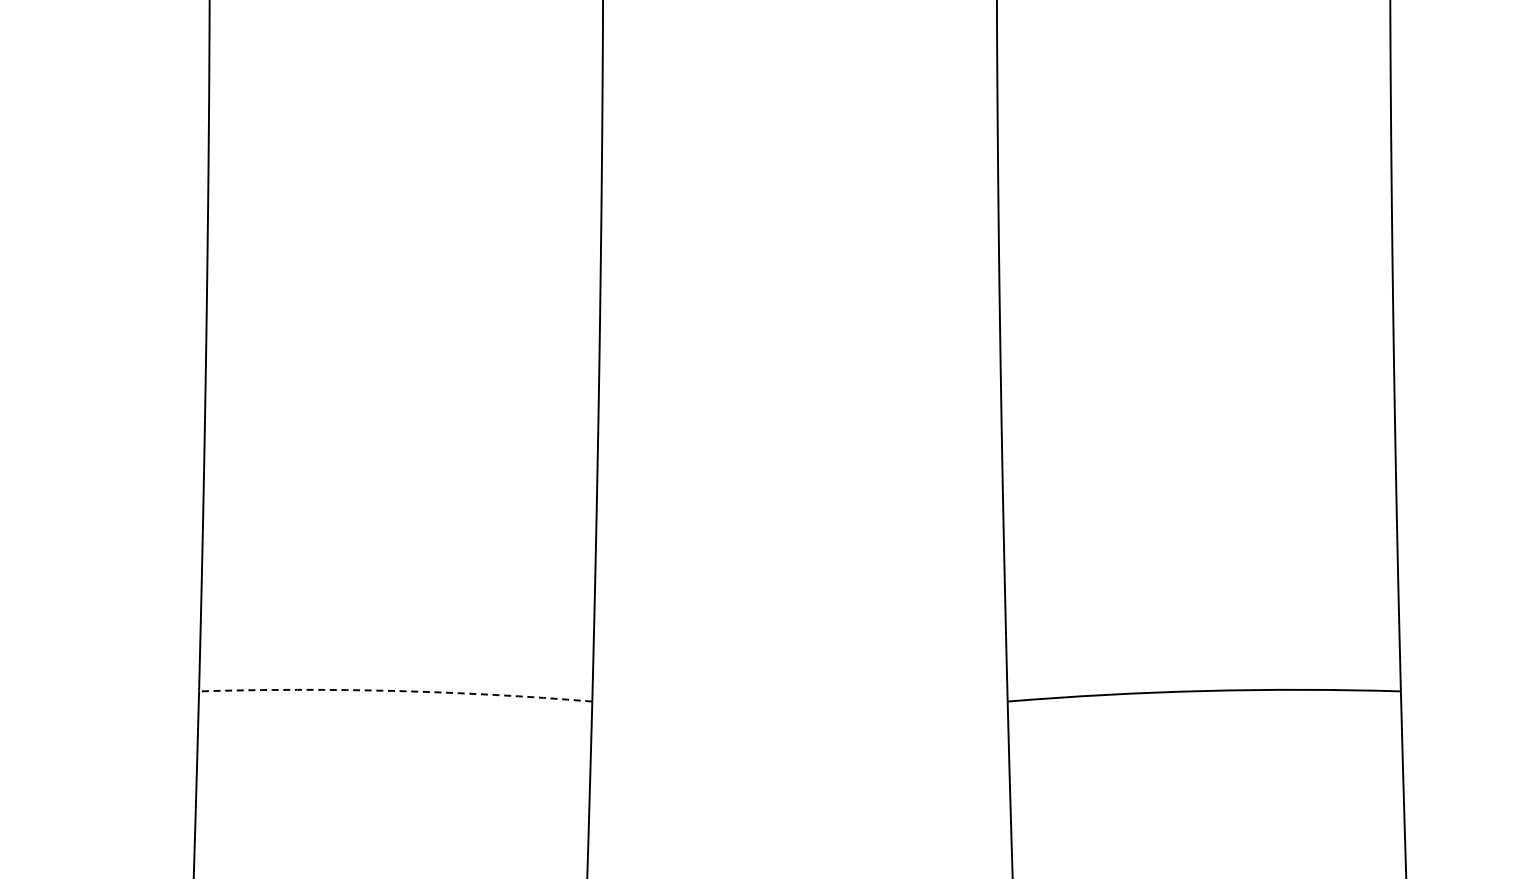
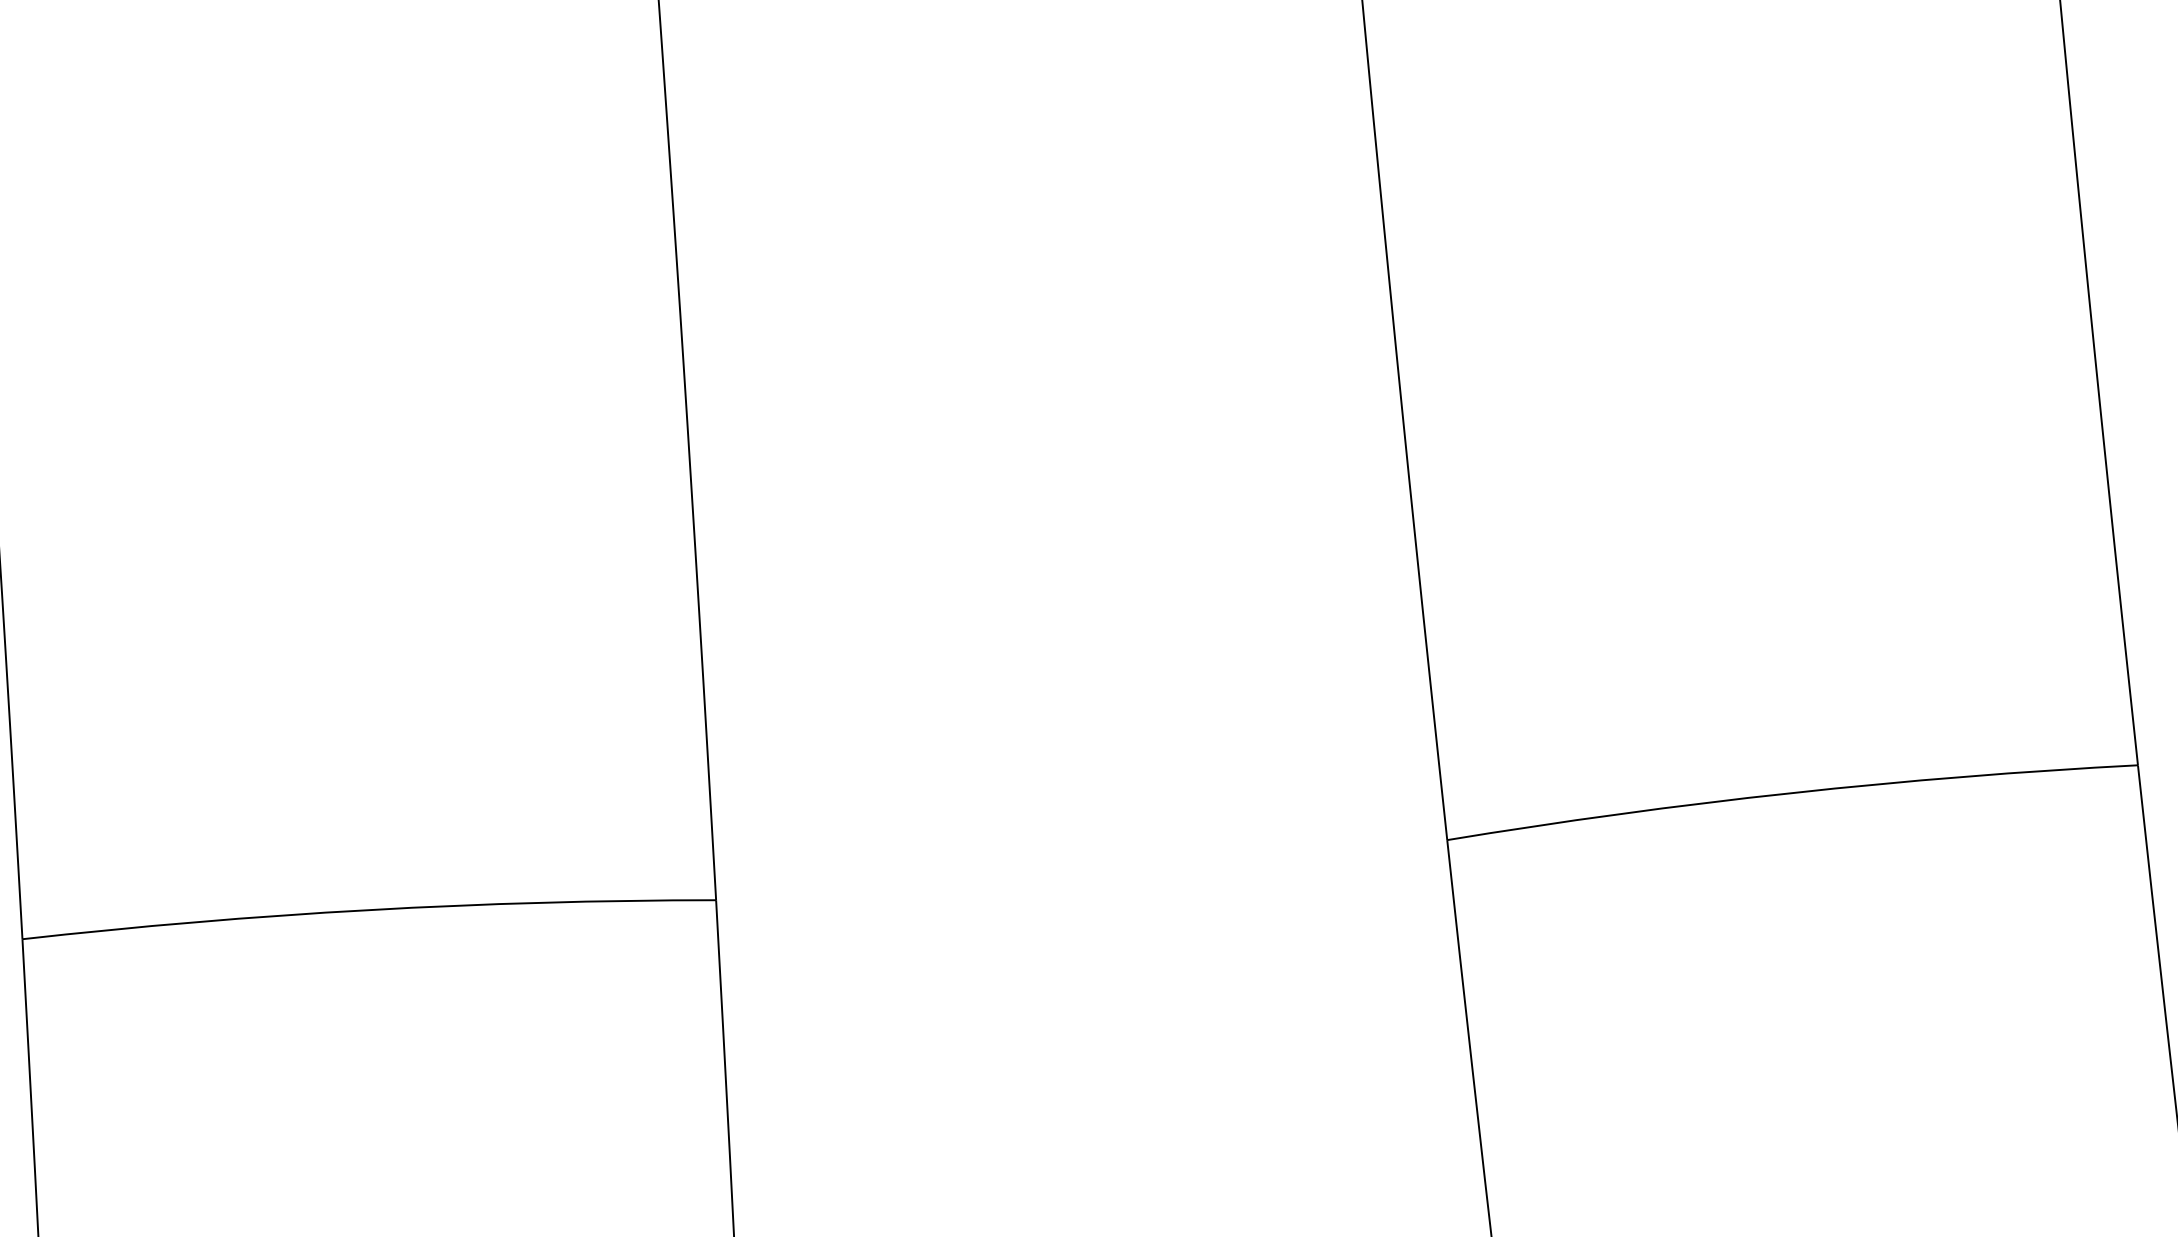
arc: (395, 691) -> (368, 910), dashed -> solid

